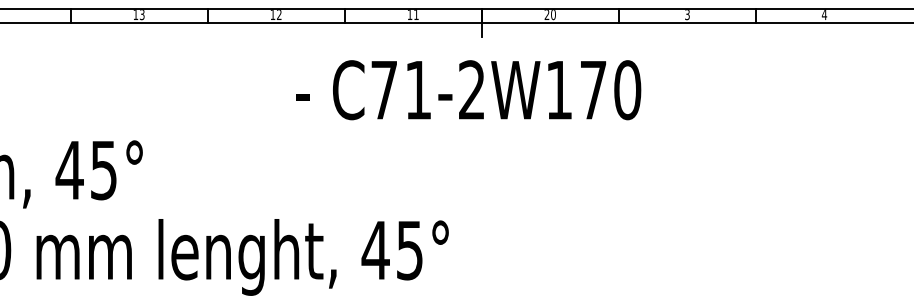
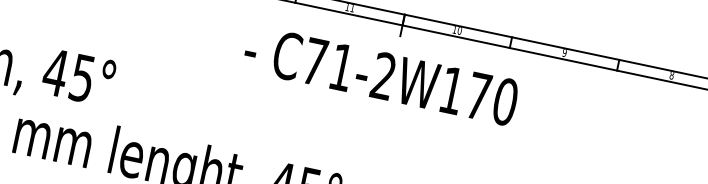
text: (546, 14) -> (454, 29), 20 -> 10
text: (687, 14) -> (564, 52), 3 -> 9
text: (824, 15) -> (671, 75), 4 -> 8

